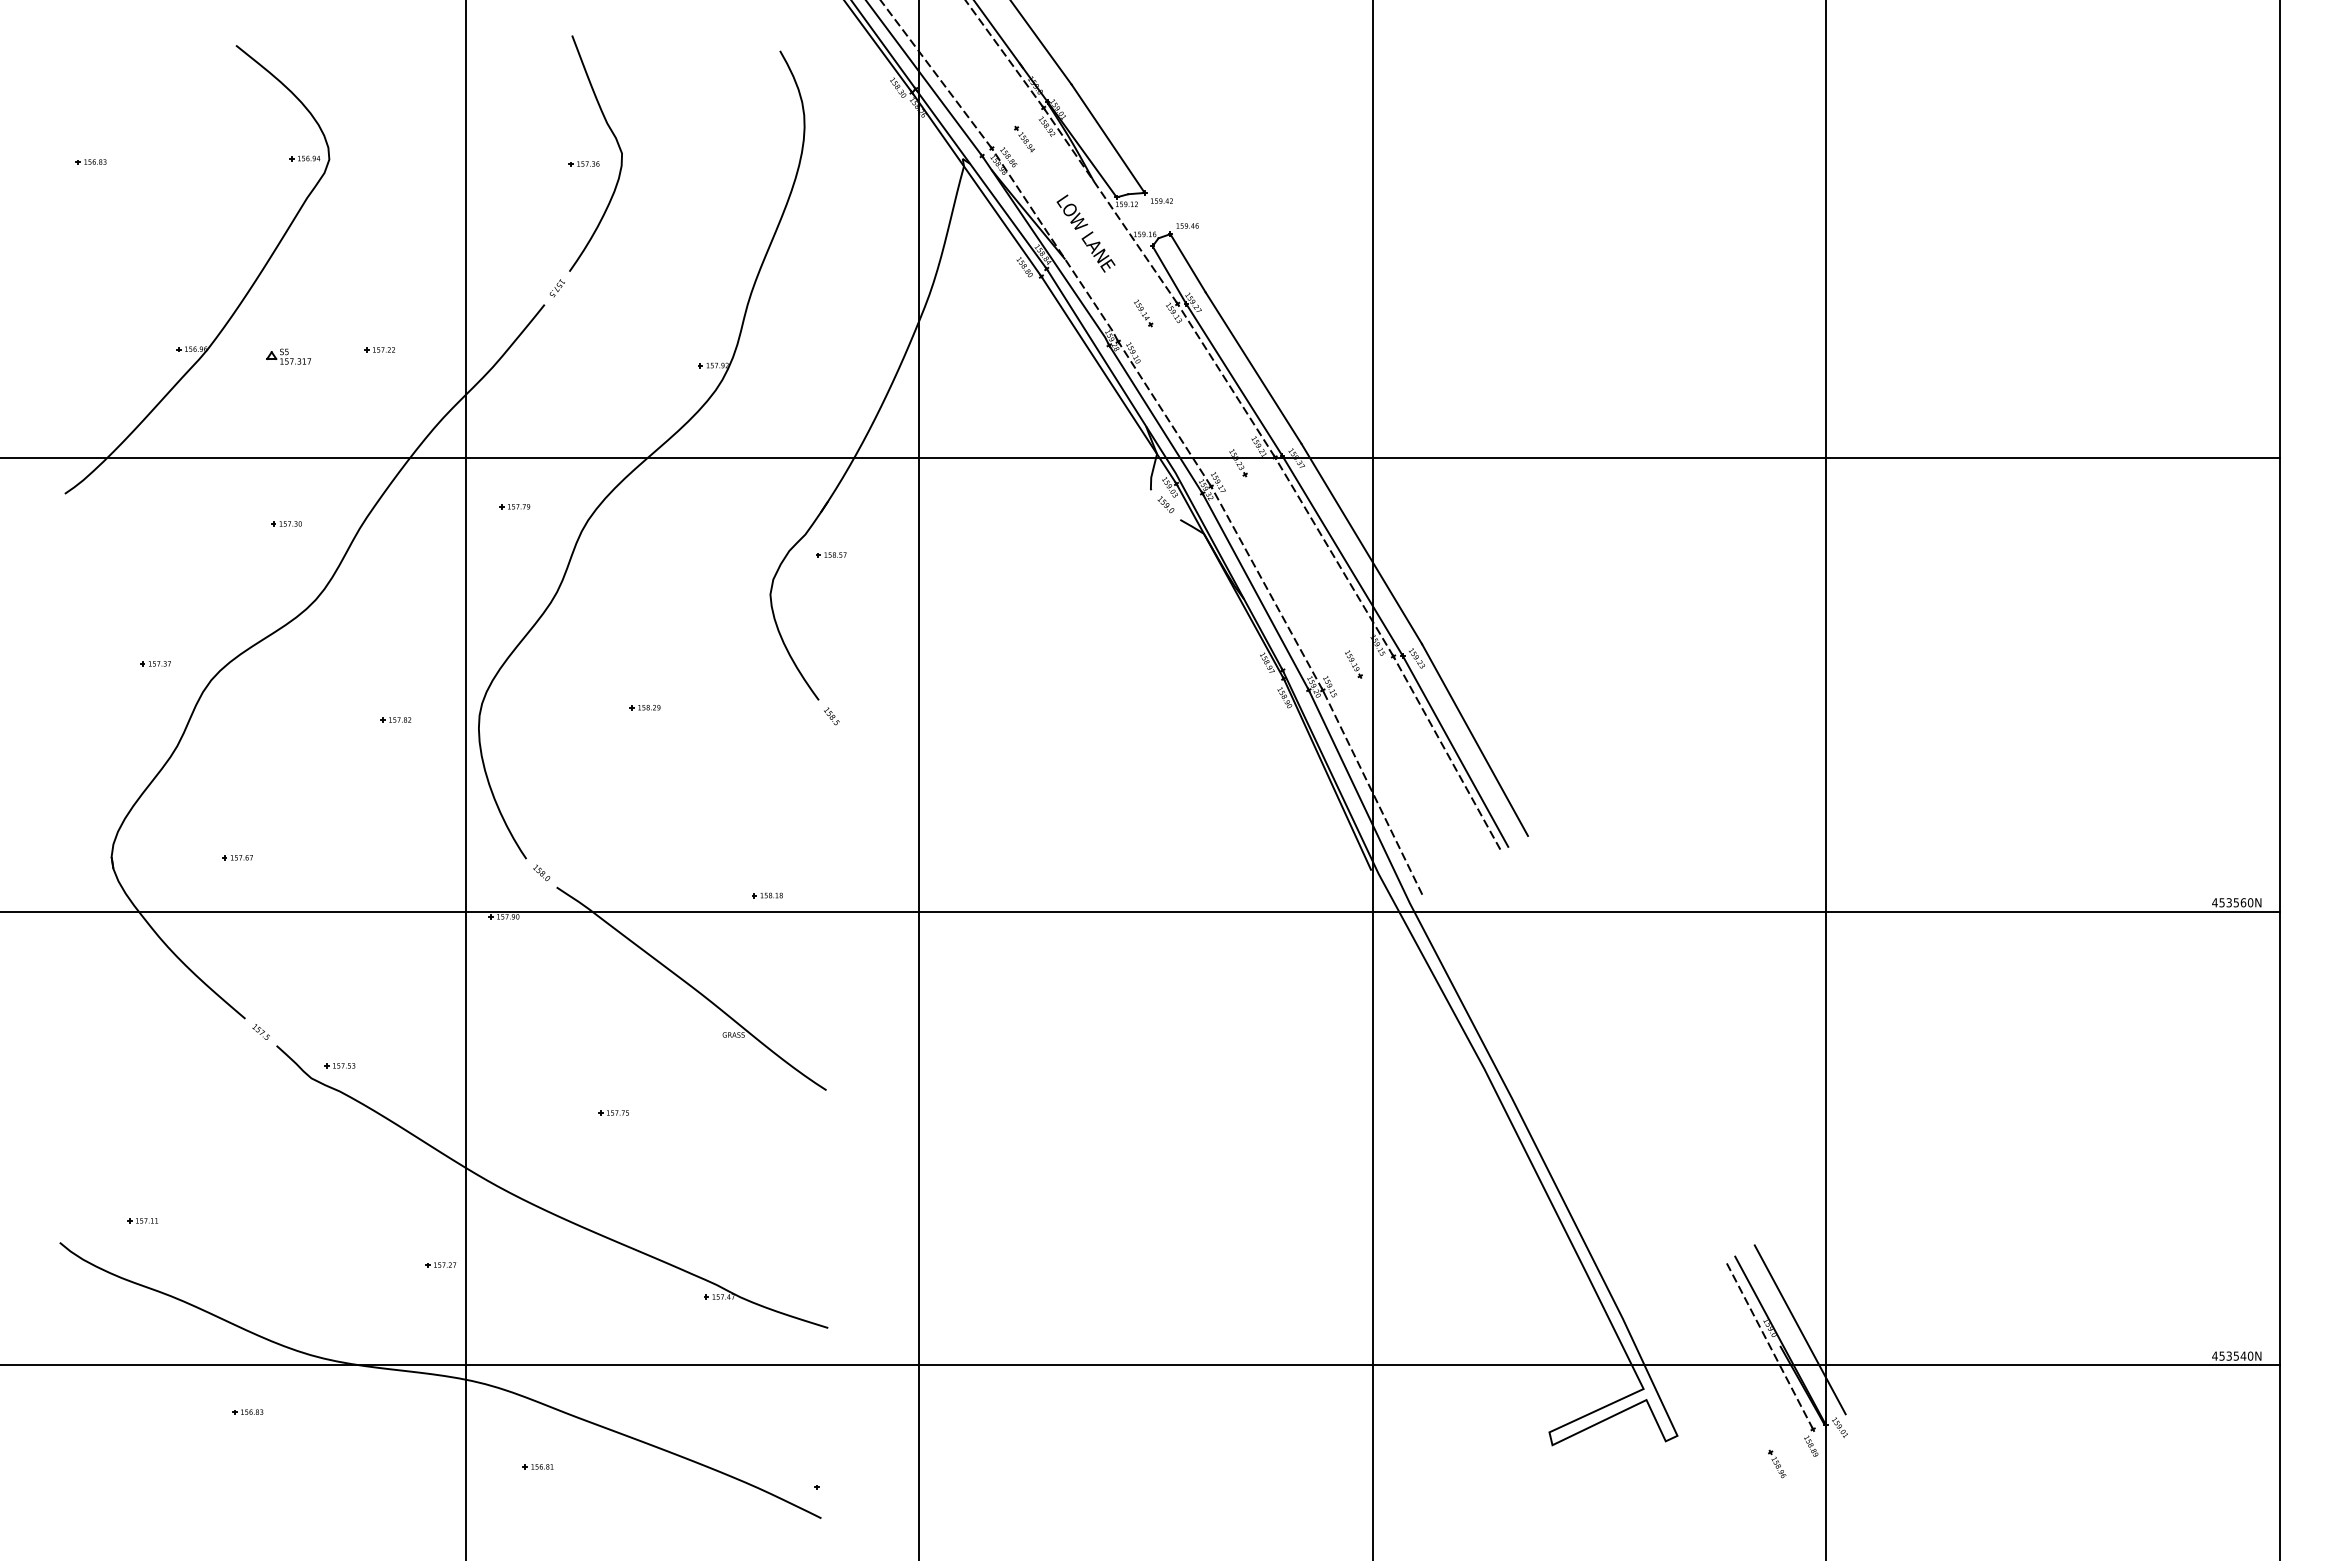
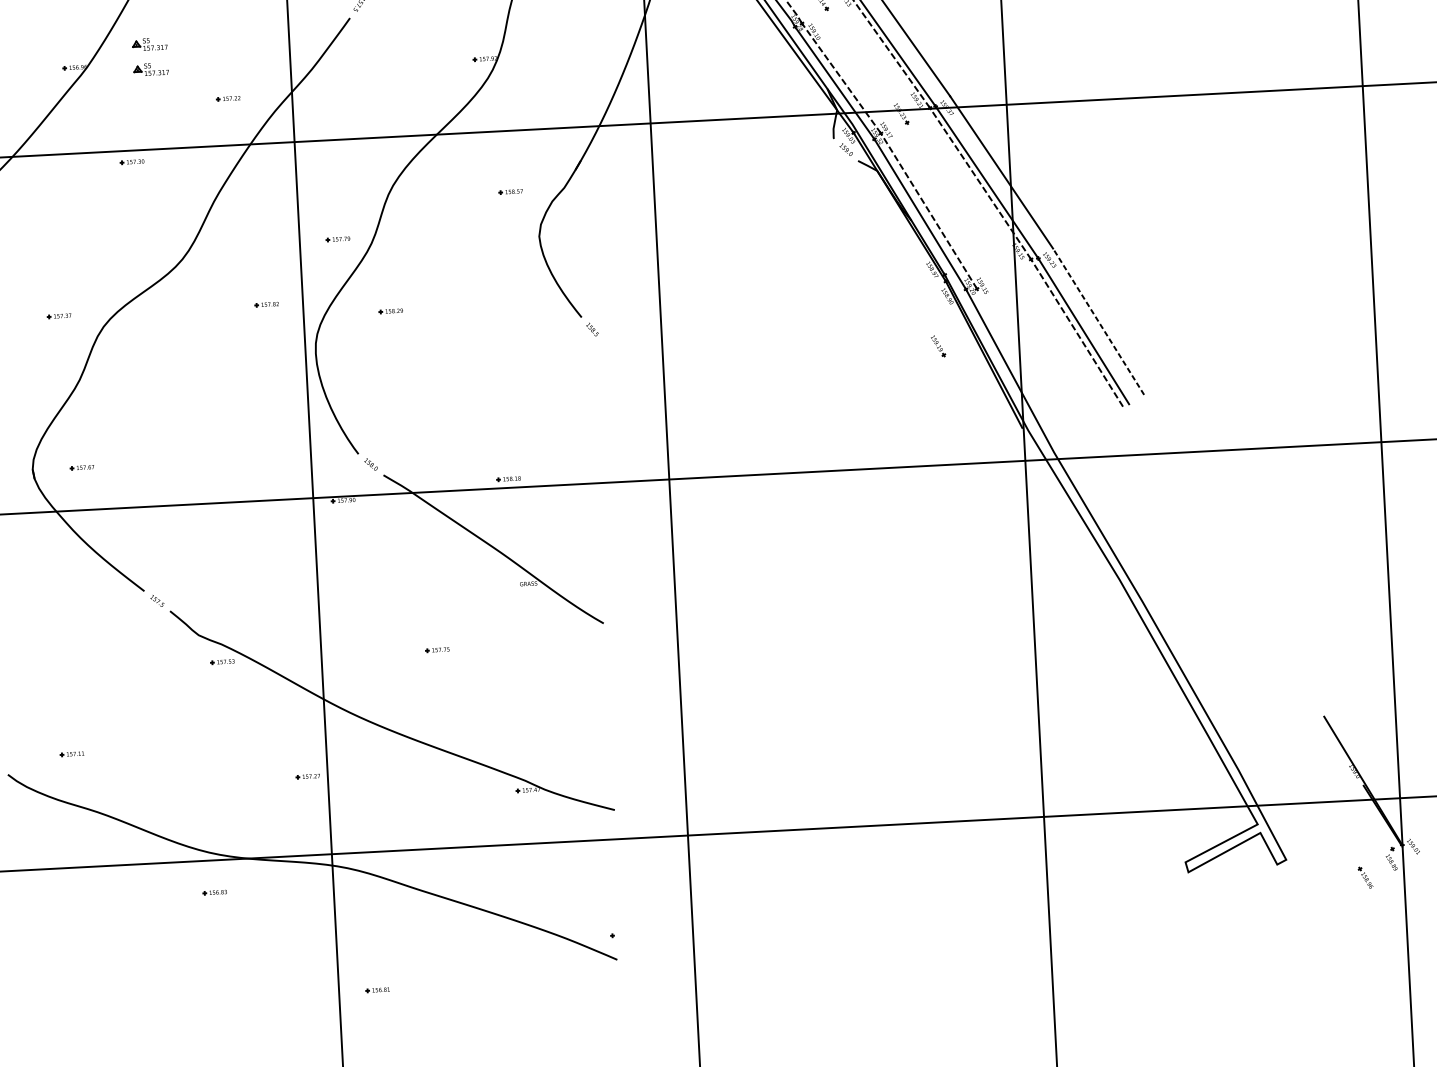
part: (288, 324) -> (149, 44), added
part: (379, 349) -> (228, 98), moved
part: (514, 506) -> (337, 239), moved
part: (286, 523) -> (132, 161), moved
part: (831, 554) -> (511, 191), moved
part: (1353, 664) -> (938, 346), moved
part: (644, 707) -> (390, 311), moved
part: (395, 719) -> (266, 304), moved
line: (1475, 740) -> (1099, 322), solid -> dashed
line: (1372, 792) -> (1020, 367), removed
part: (237, 857) -> (82, 467), moved
part: (767, 895) -> (508, 478), moved
part: (339, 1065) -> (222, 661), moved
line: (1799, 1329) -> (1377, 771), removed
line: (1769, 1345) -> (1354, 785), removed
part: (247, 1411) -> (214, 892), moved
part: (537, 1466) -> (377, 989), moved

